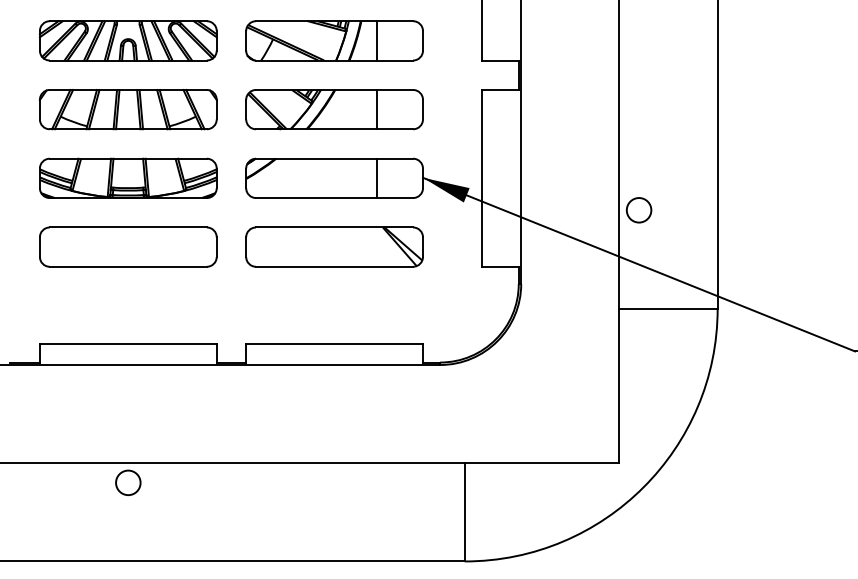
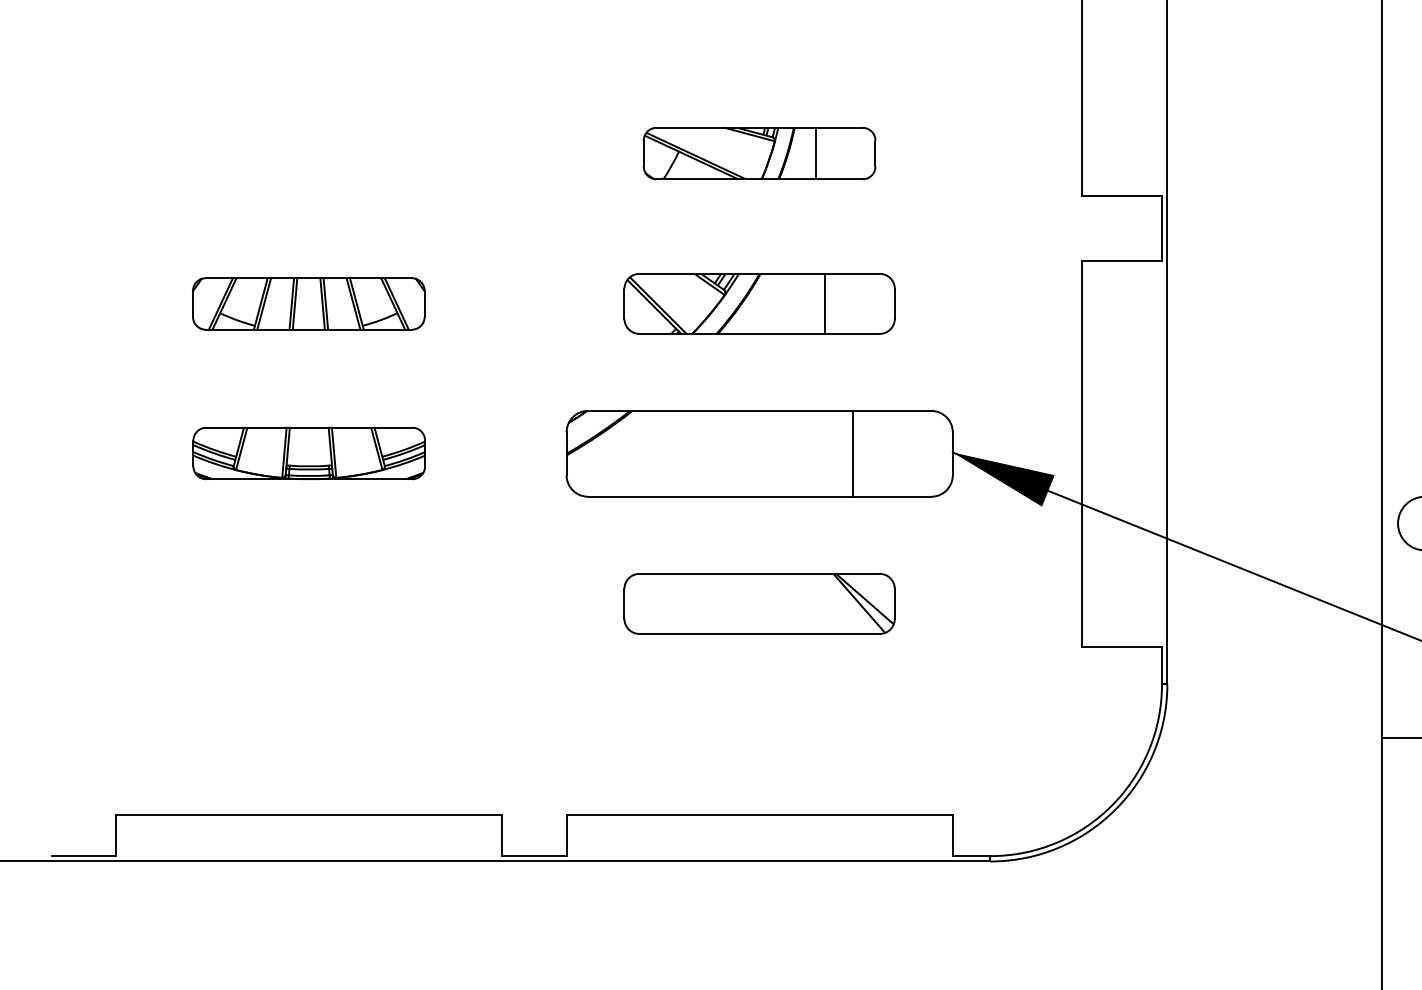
part: (127, 40) -> (307, 152), removed
part: (334, 40) -> (759, 152), size x0.6
part: (127, 109) -> (307, 303), size x0.6
part: (334, 109) -> (759, 303), size x0.7
part: (128, 177) -> (309, 451), size x0.6
part: (128, 246) -> (309, 602), removed
part: (334, 246) -> (759, 602), size x0.7

